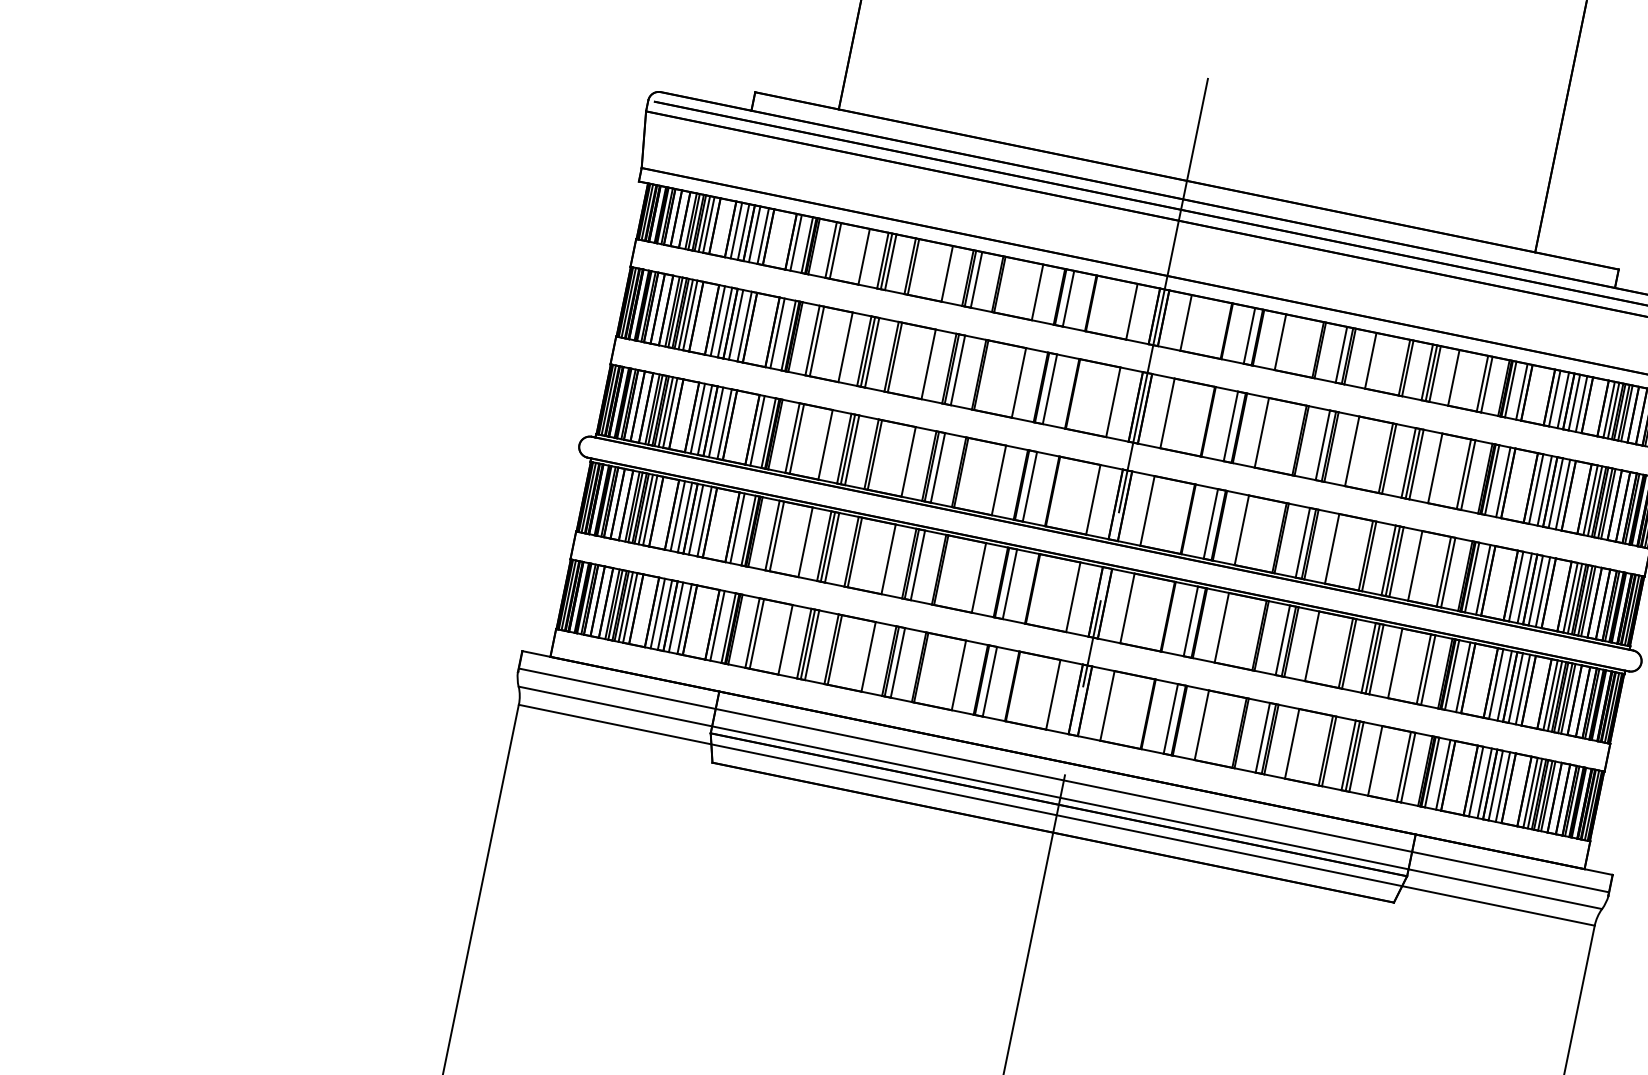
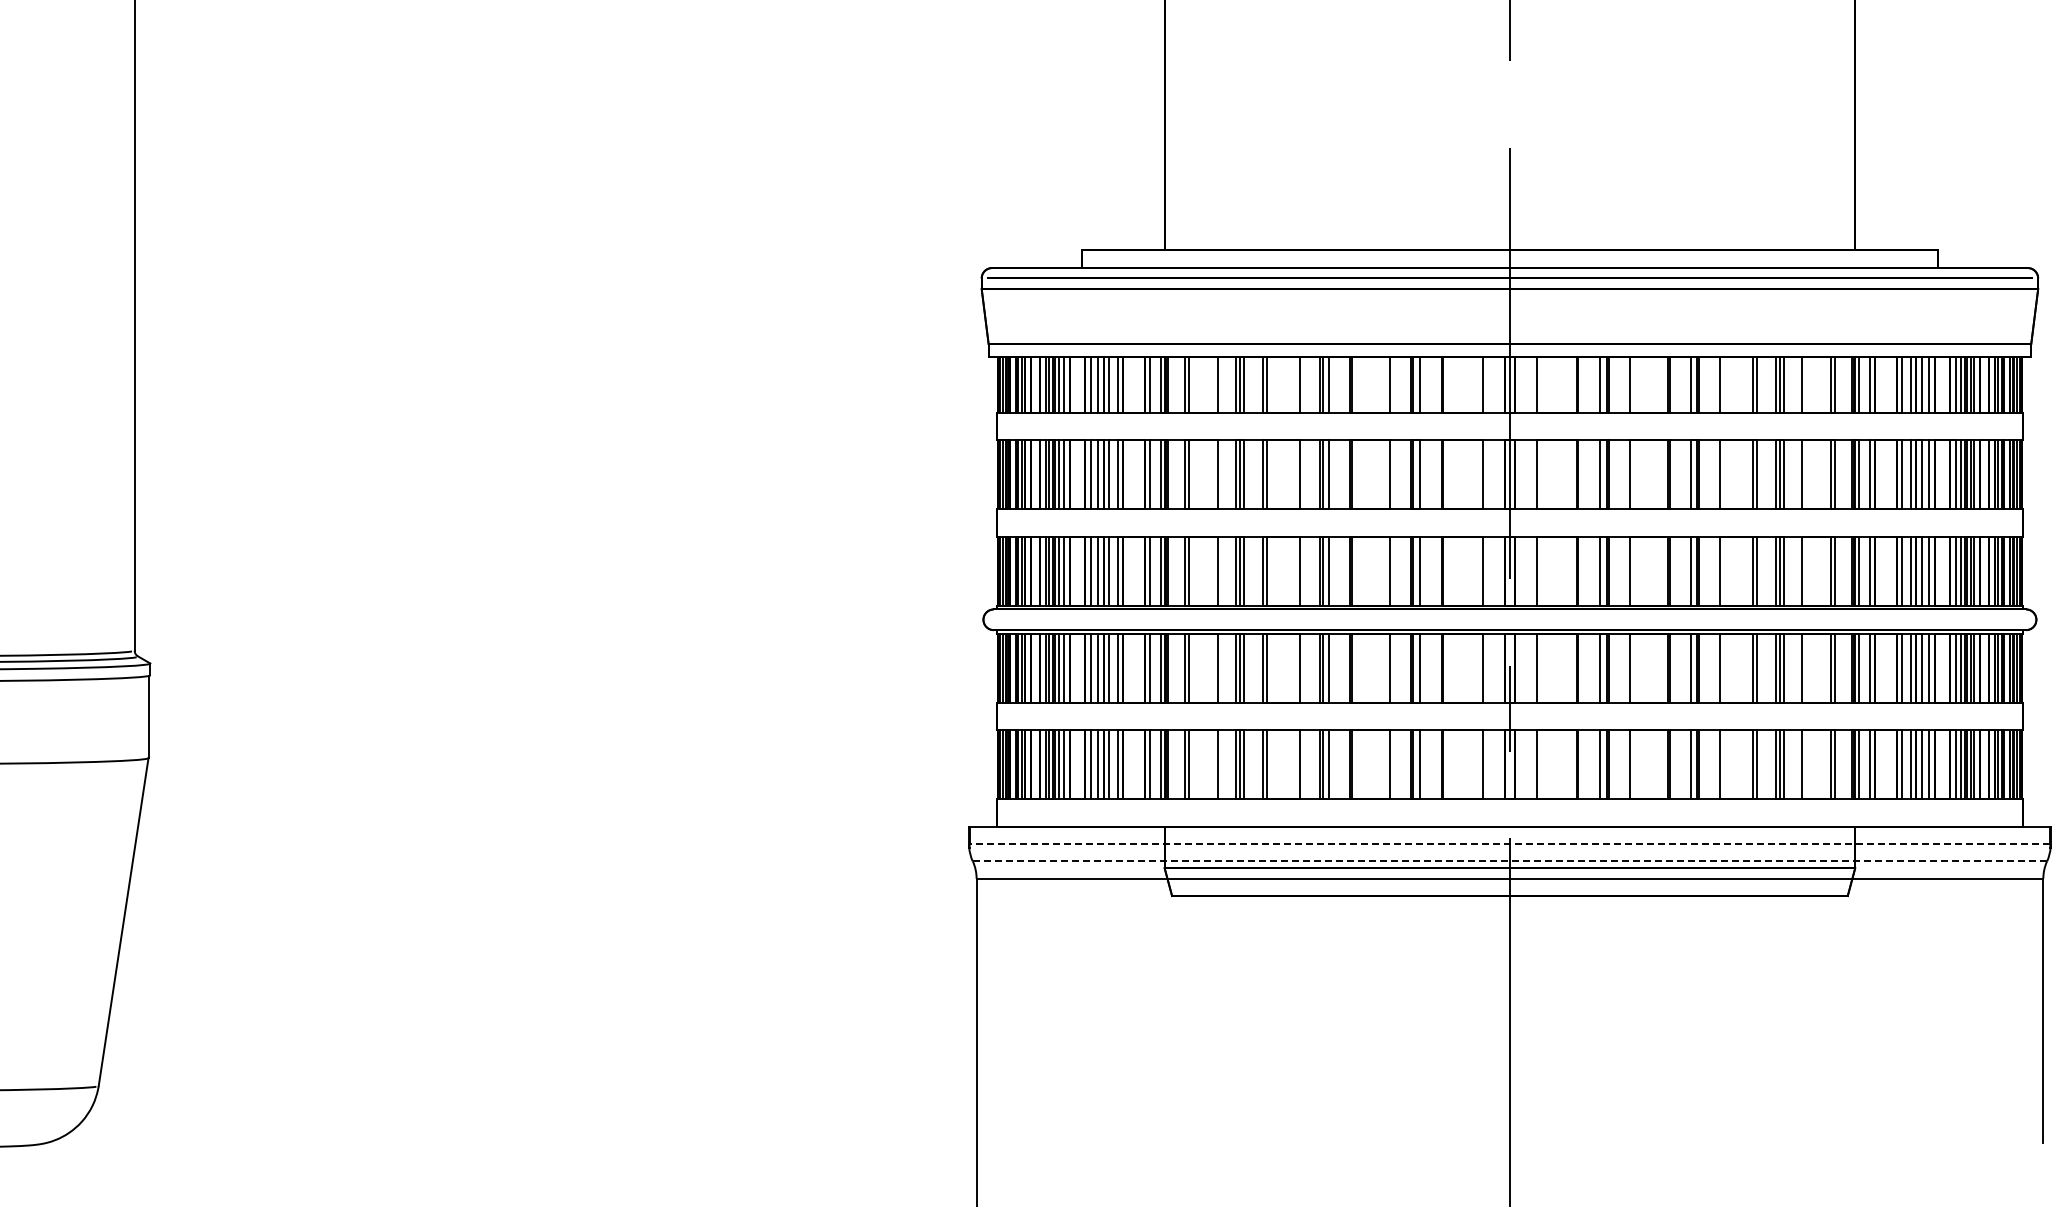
line: (1063, 780) -> (1509, 844), solid -> dashed
line: (1060, 797) -> (1510, 861), solid -> dashed

